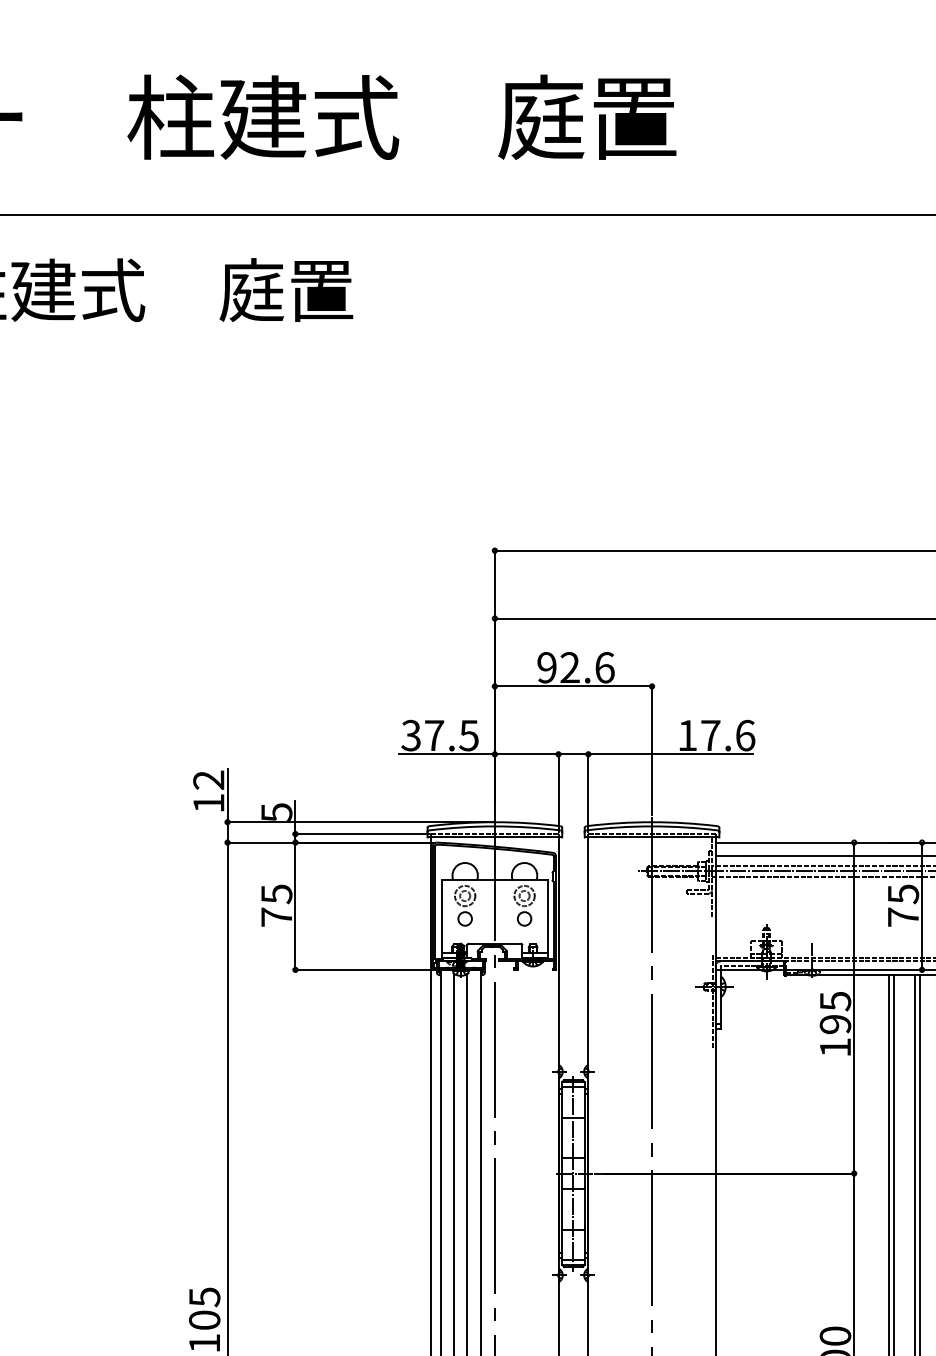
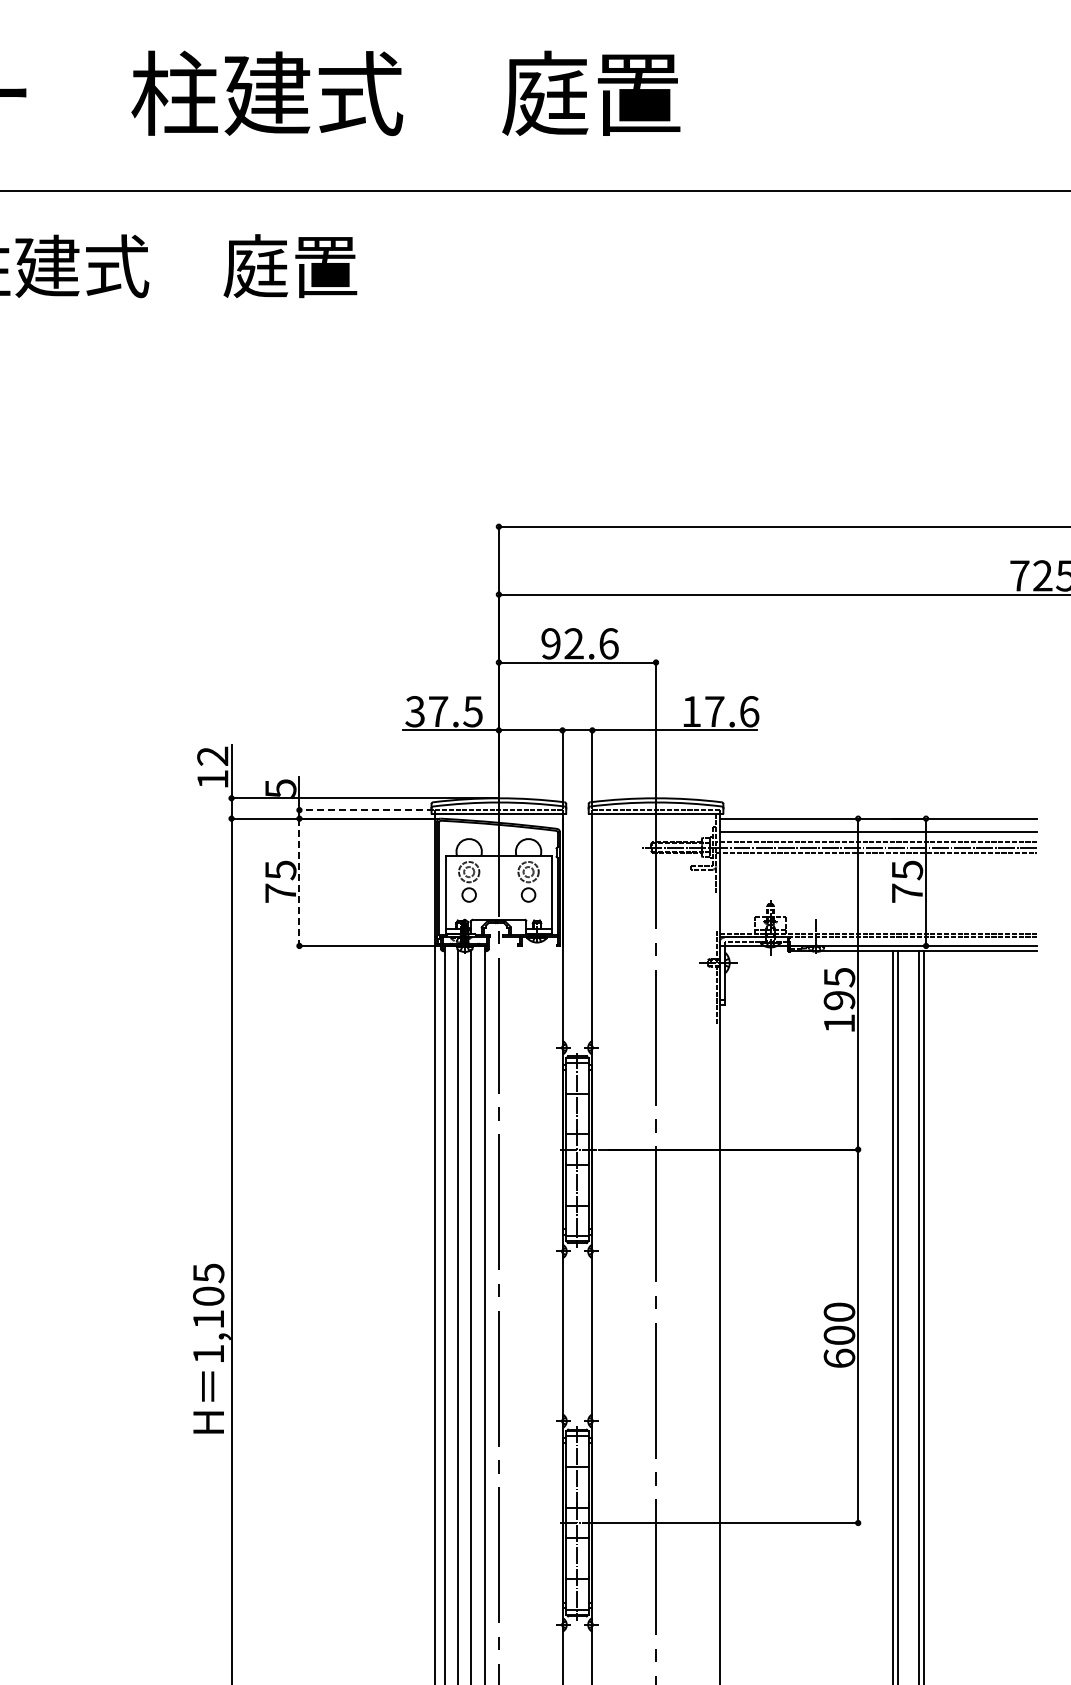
line: (361, 834) -> (365, 810), solid -> dashed
line: (295, 906) -> (299, 882), solid -> dashed

